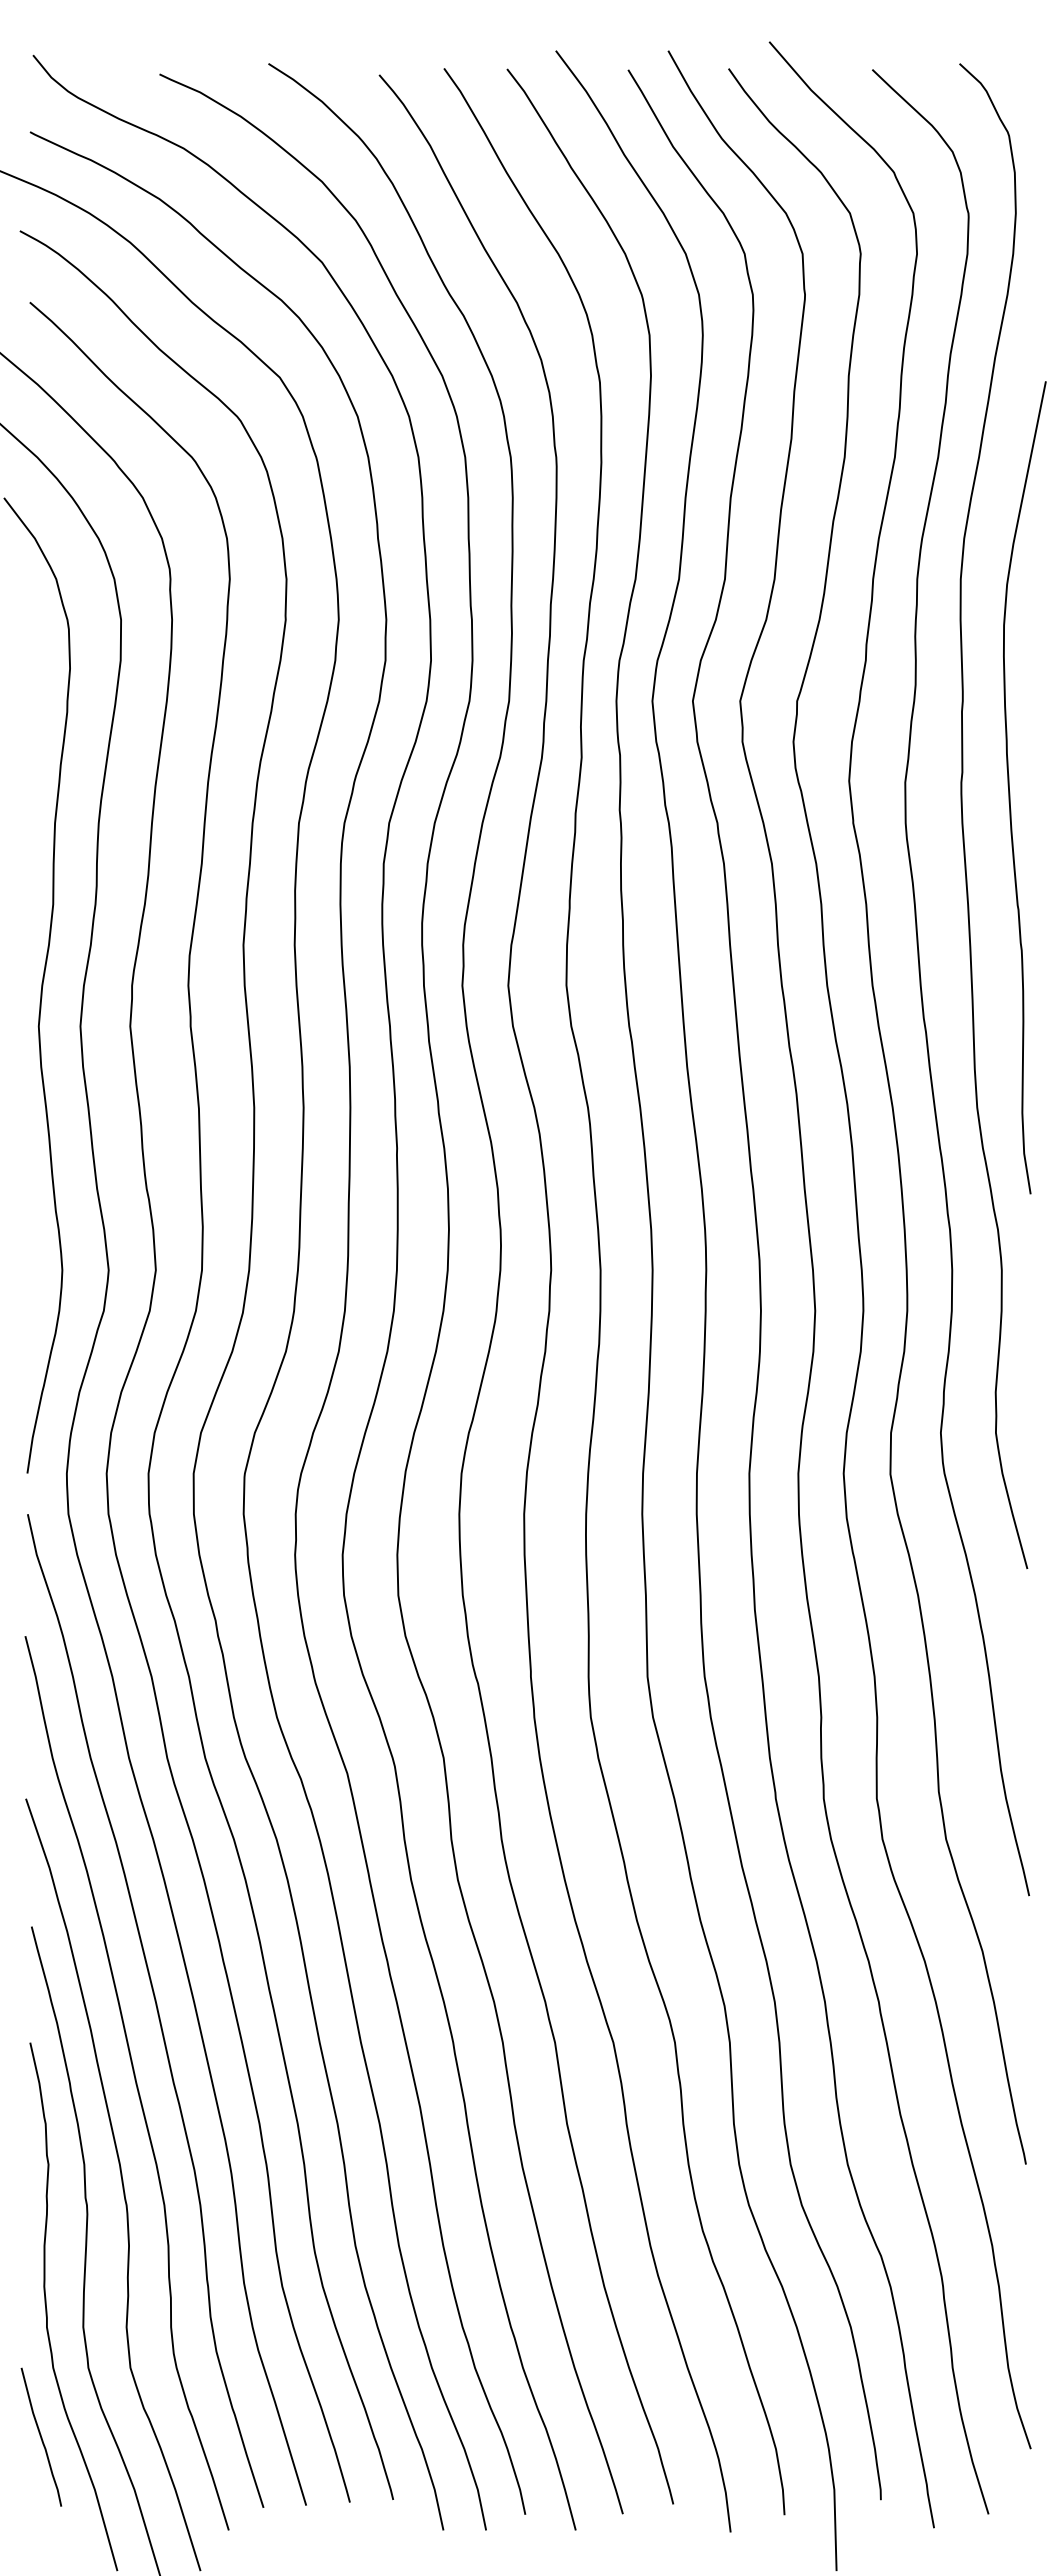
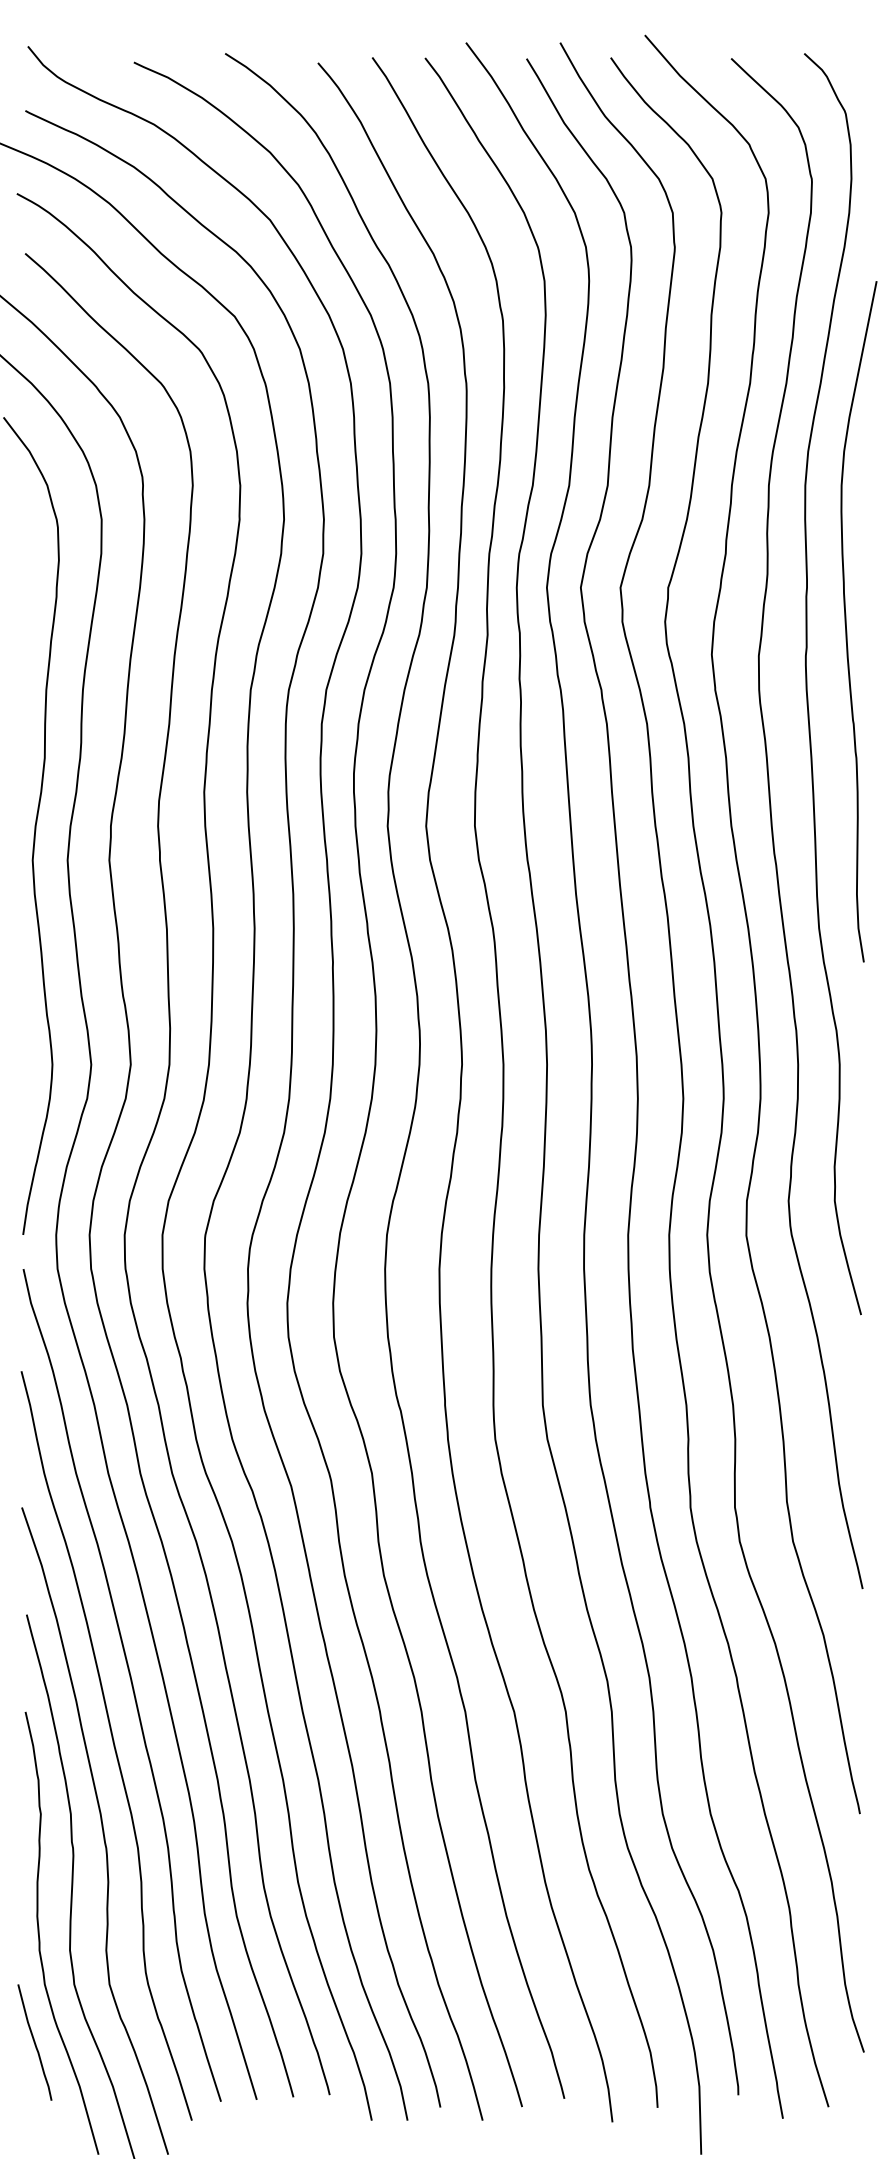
curve: (1010, 792) -> (846, 625), moved

